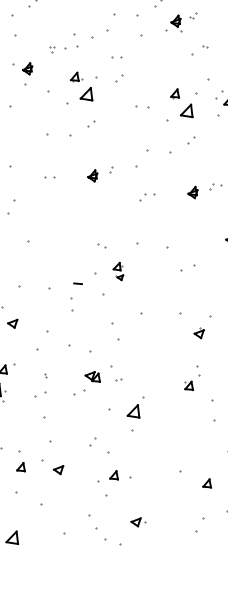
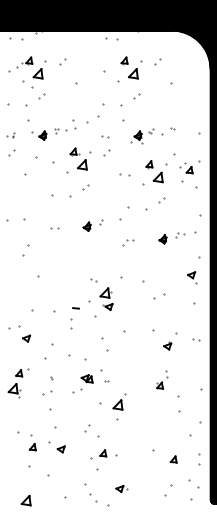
part: (181, 22) -> (142, 136), moved
part: (23, 68) -> (39, 135), moved
part: (118, 270) -> (106, 298), size x1.67

